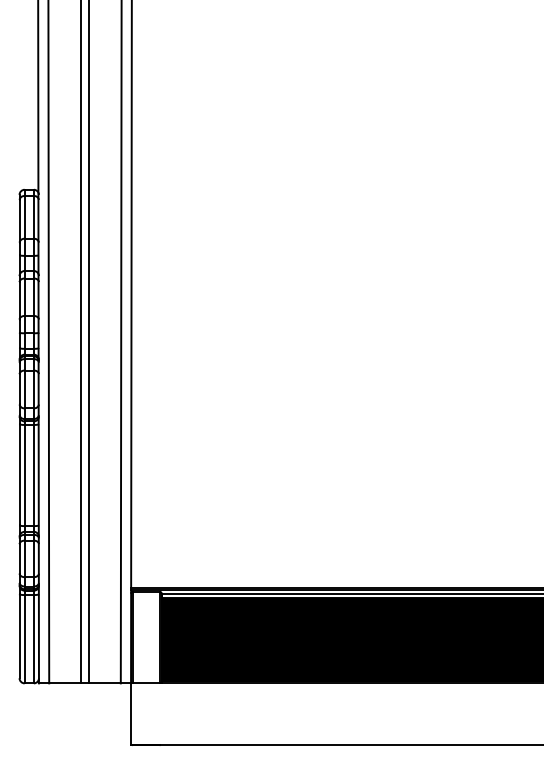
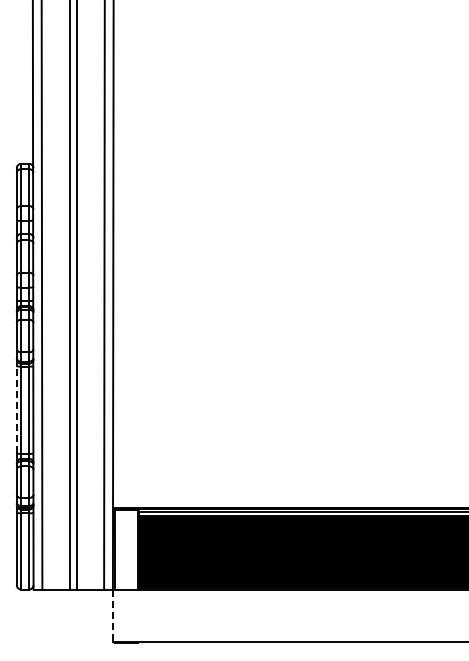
line: (19, 474) -> (16, 409), solid -> dashed
line: (130, 714) -> (112, 616), solid -> dashed

